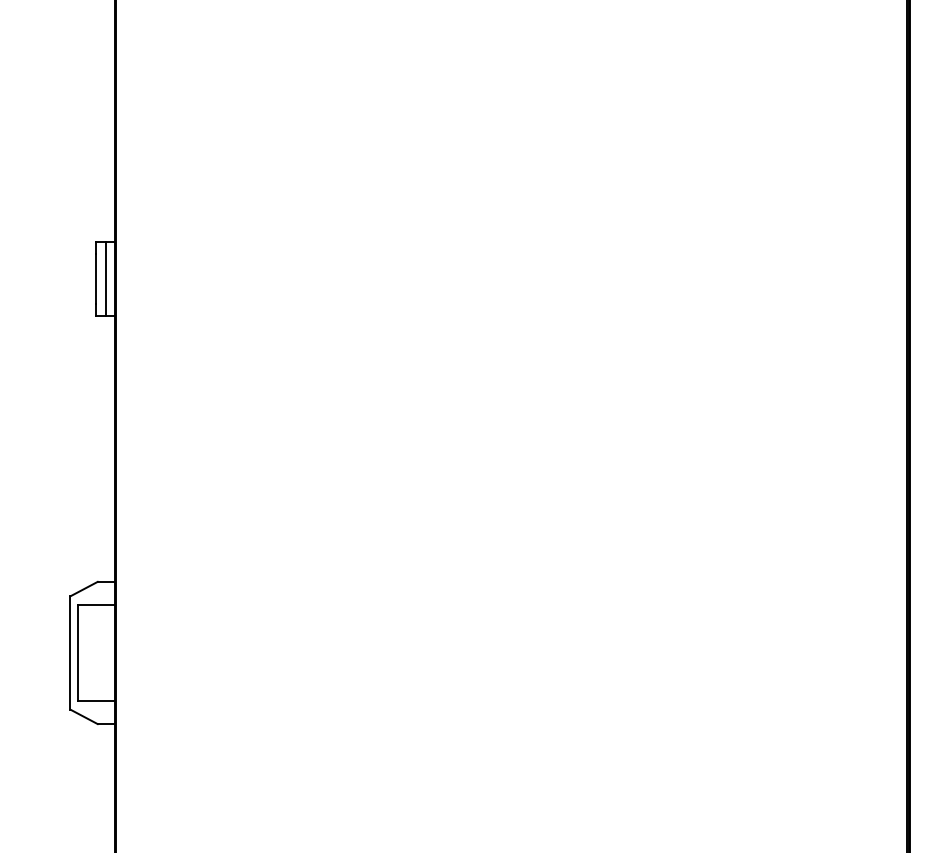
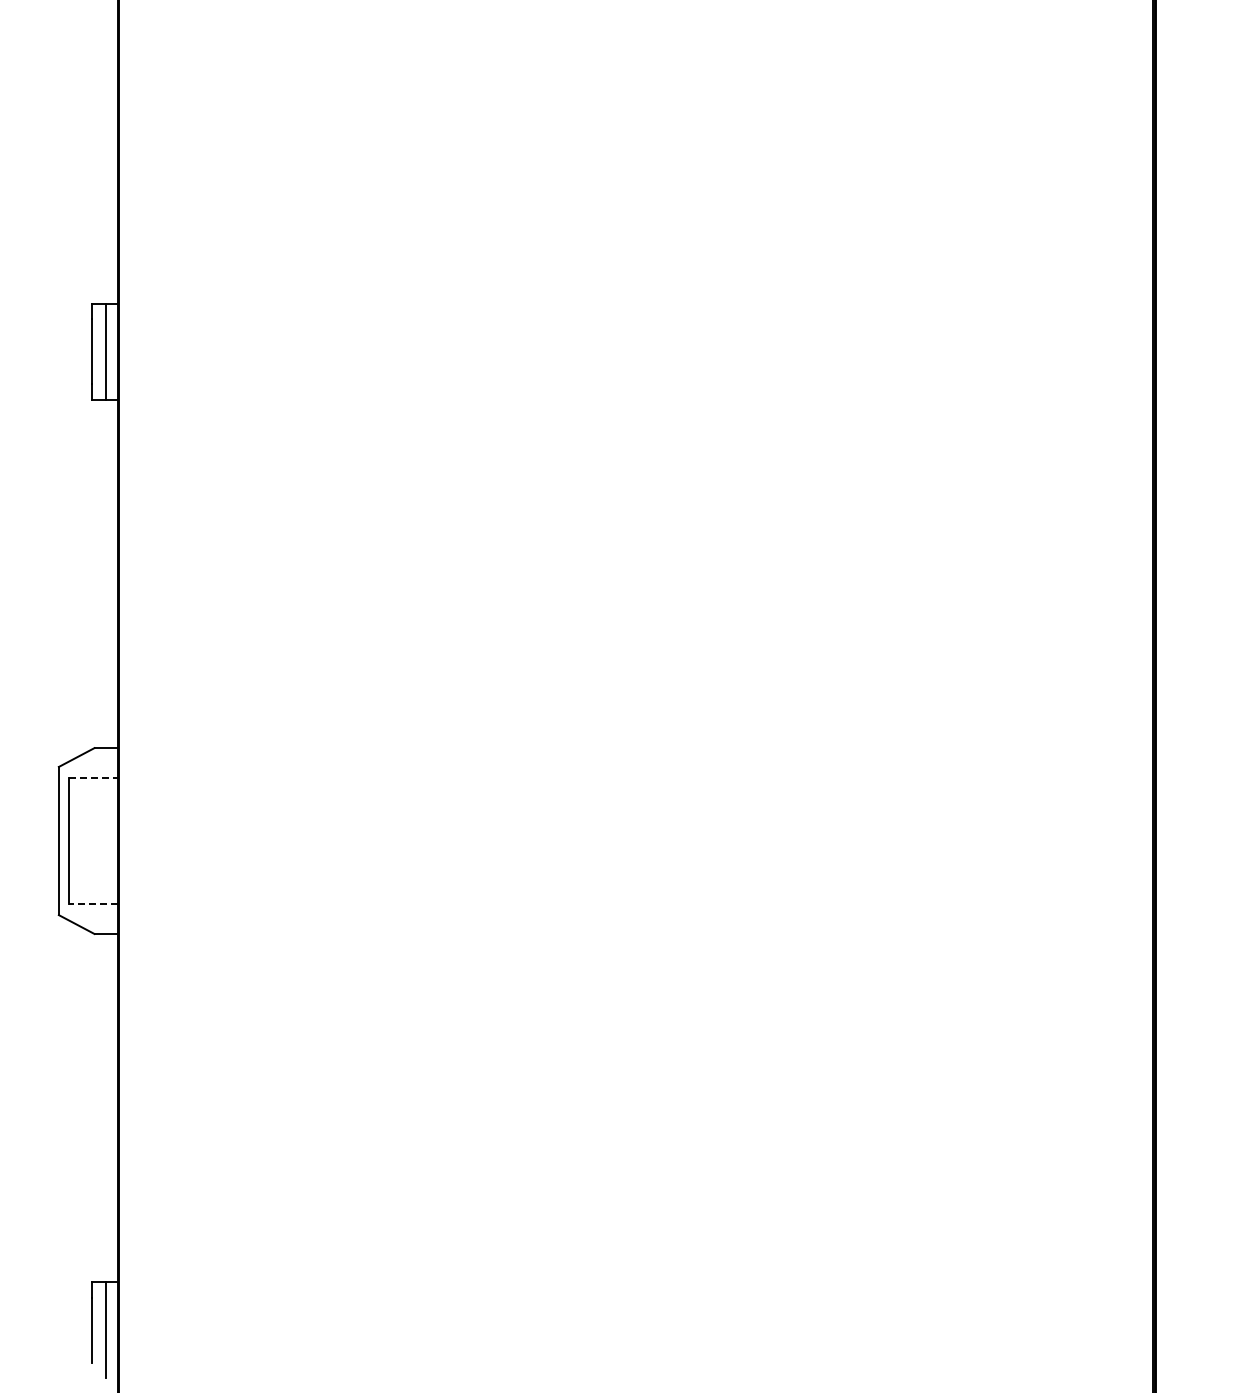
line: (96, 605) -> (93, 778), solid -> dashed
line: (96, 700) -> (92, 903), solid -> dashed

